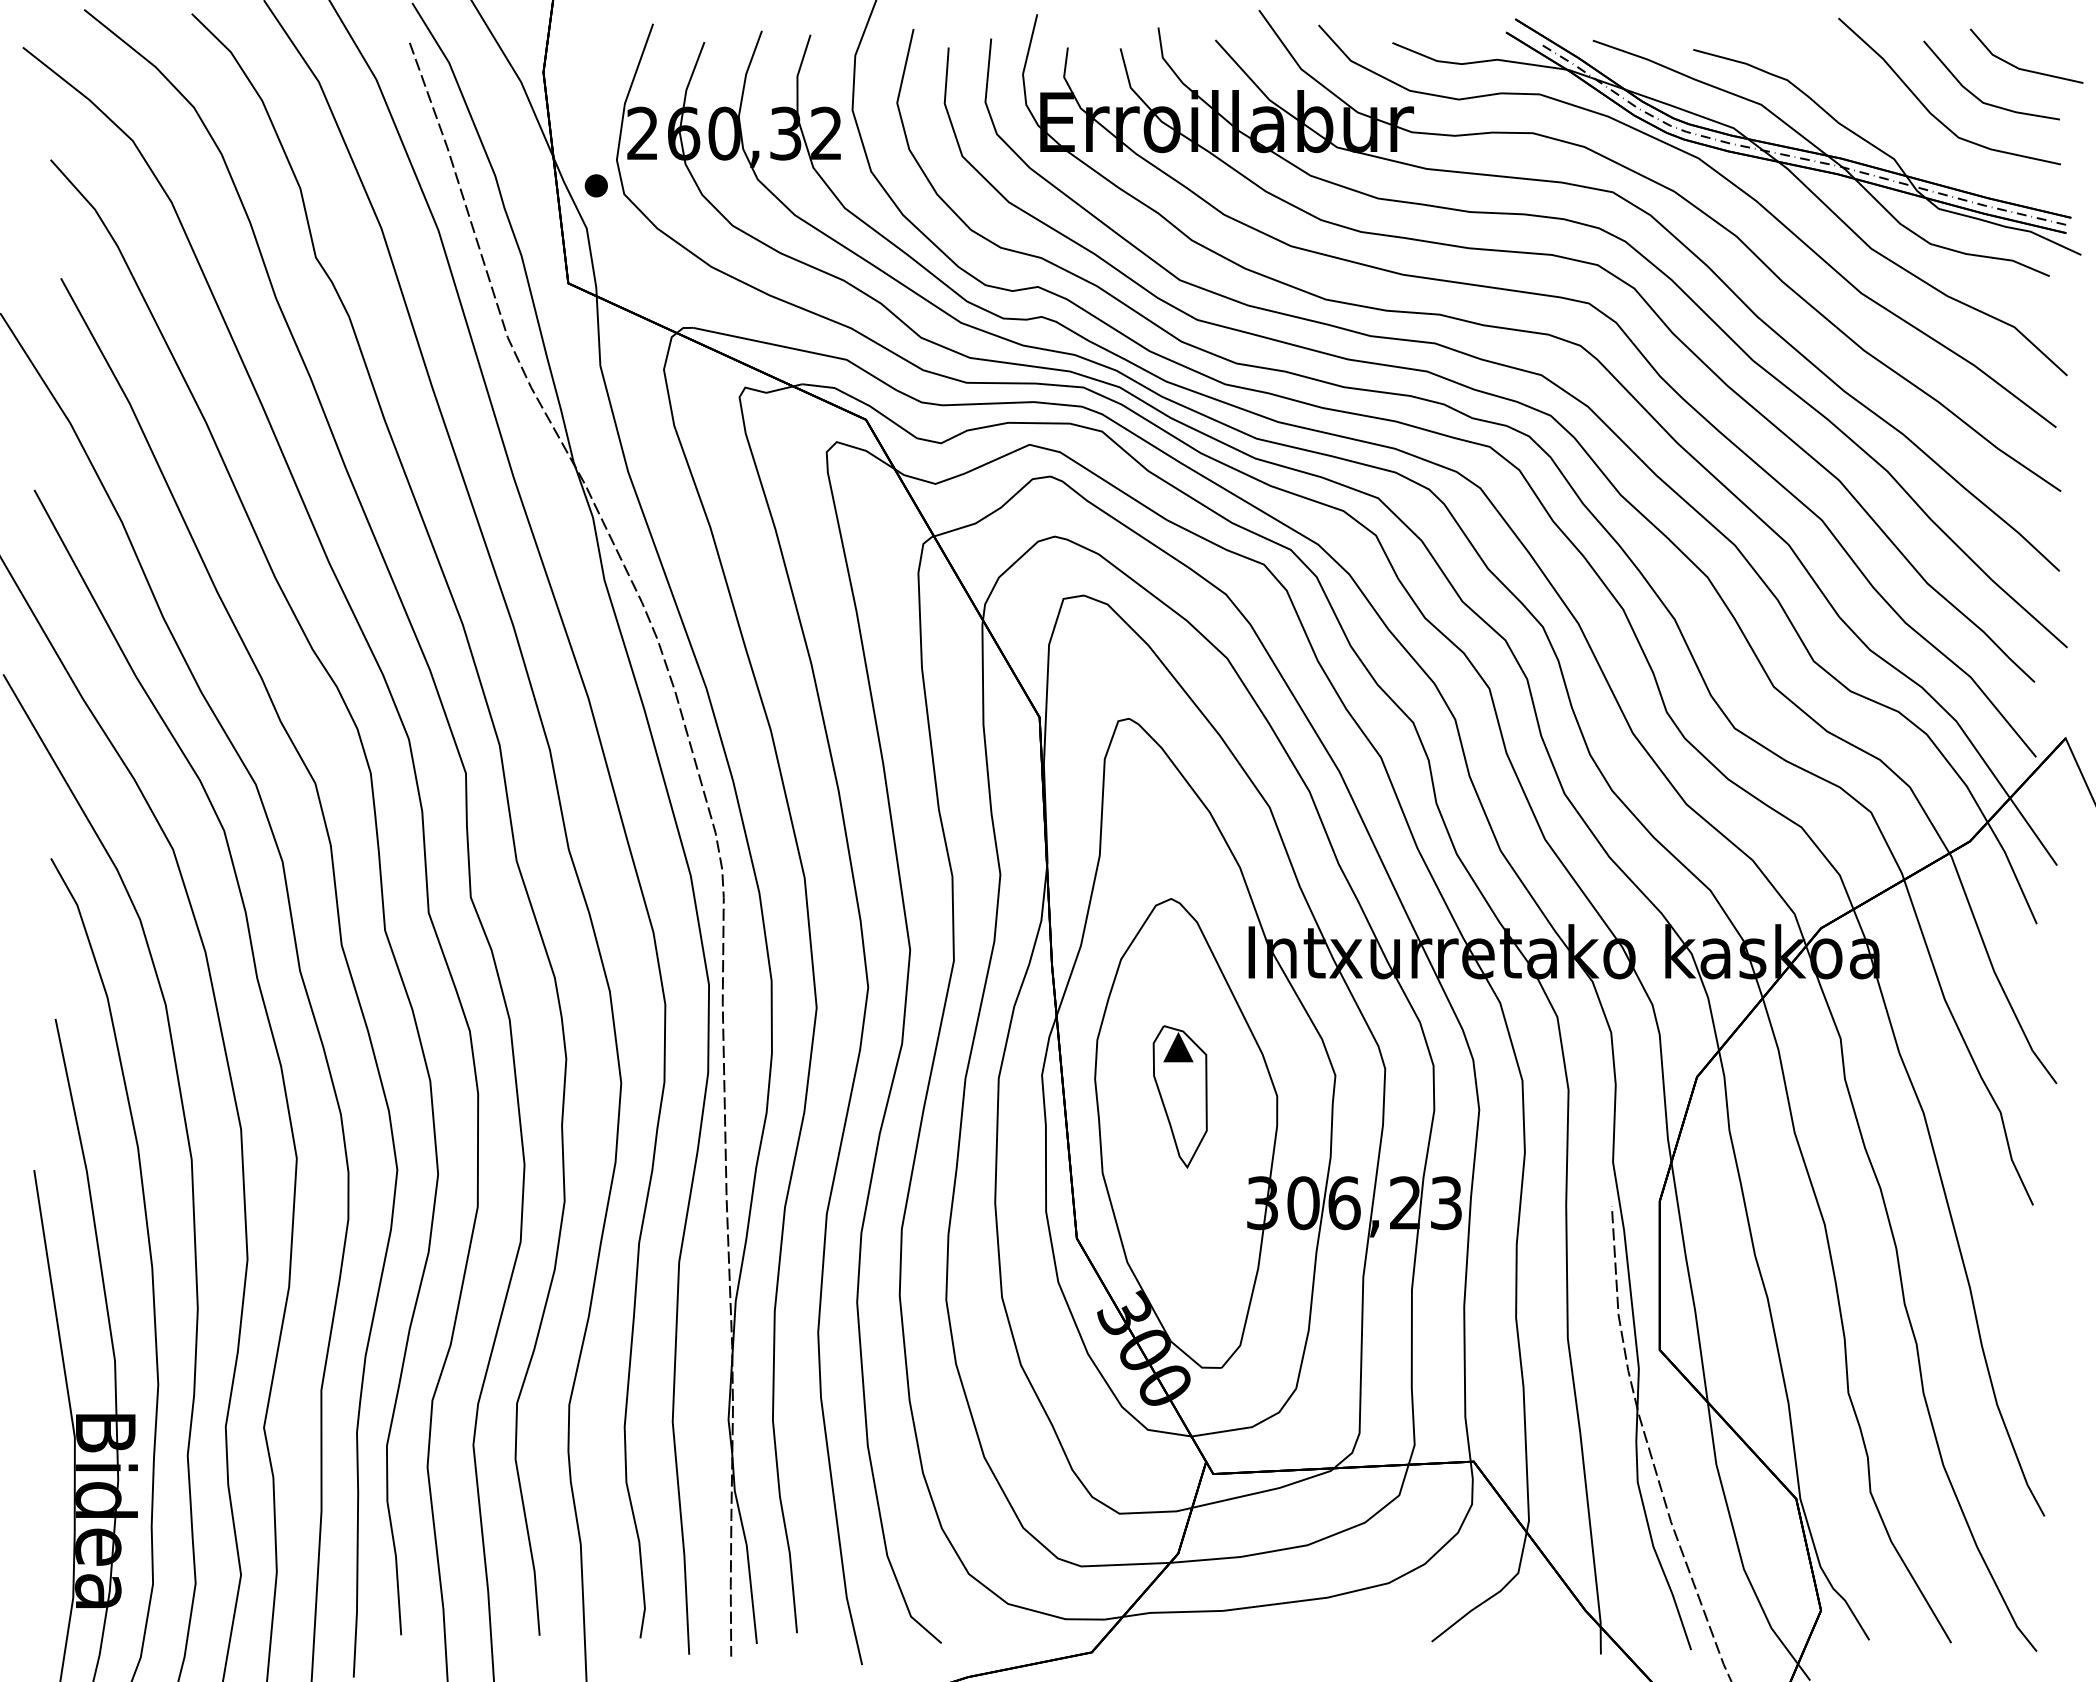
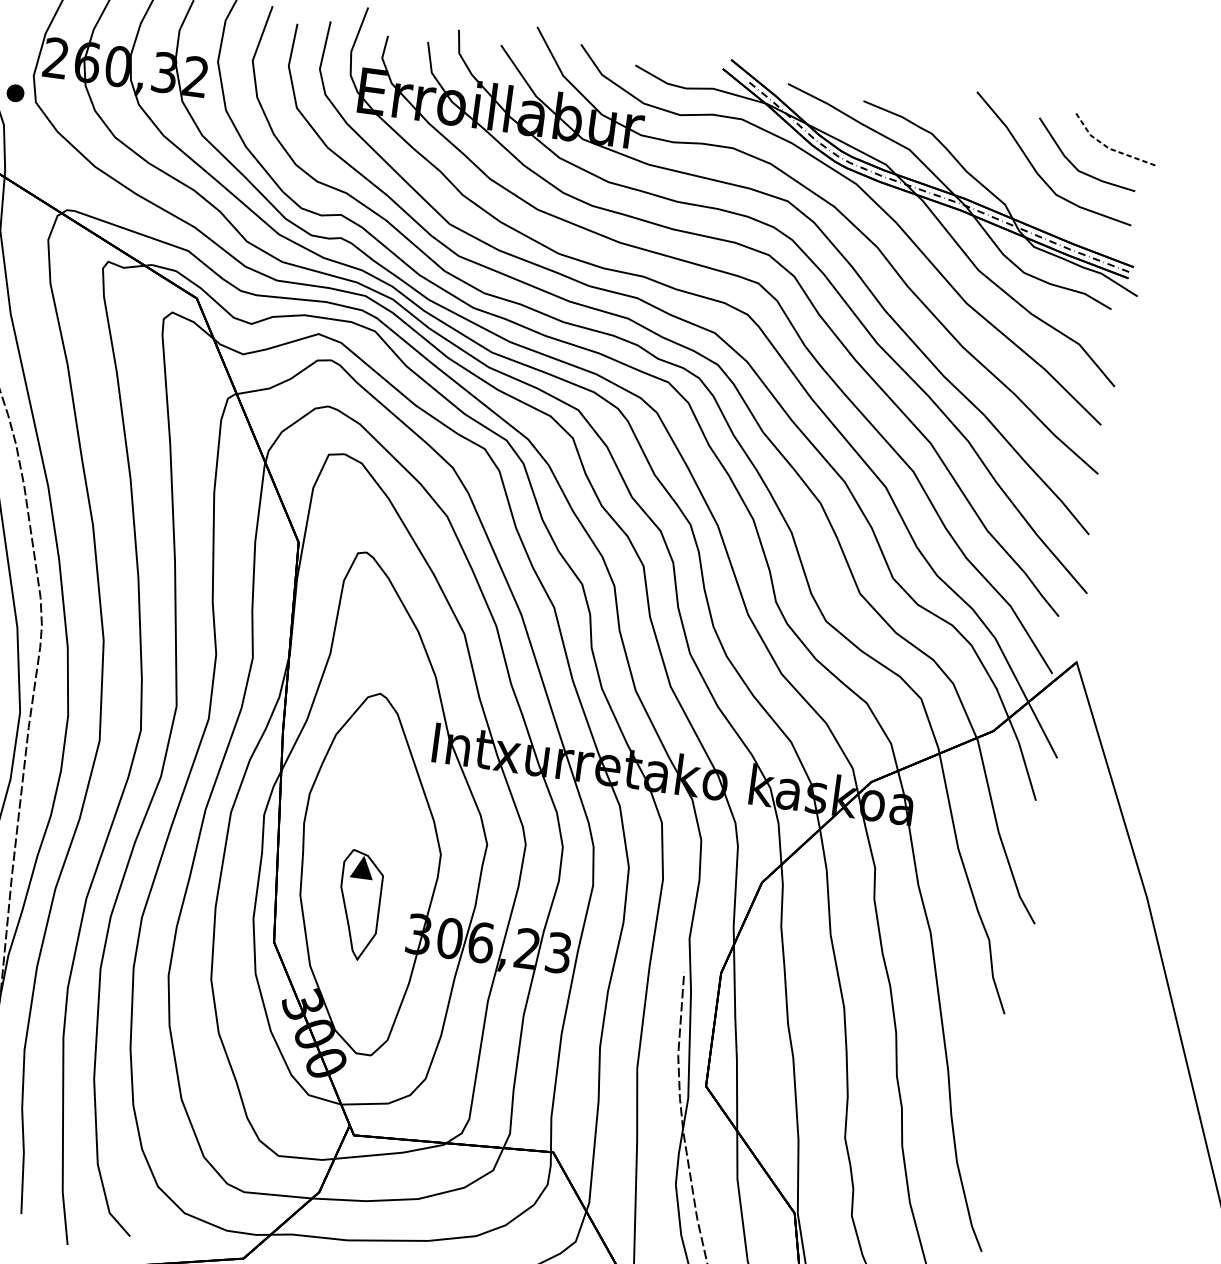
line: (2019, 69) -> (1109, 149), solid -> dashed
part: (1179, 1096) -> (358, 904), moved

